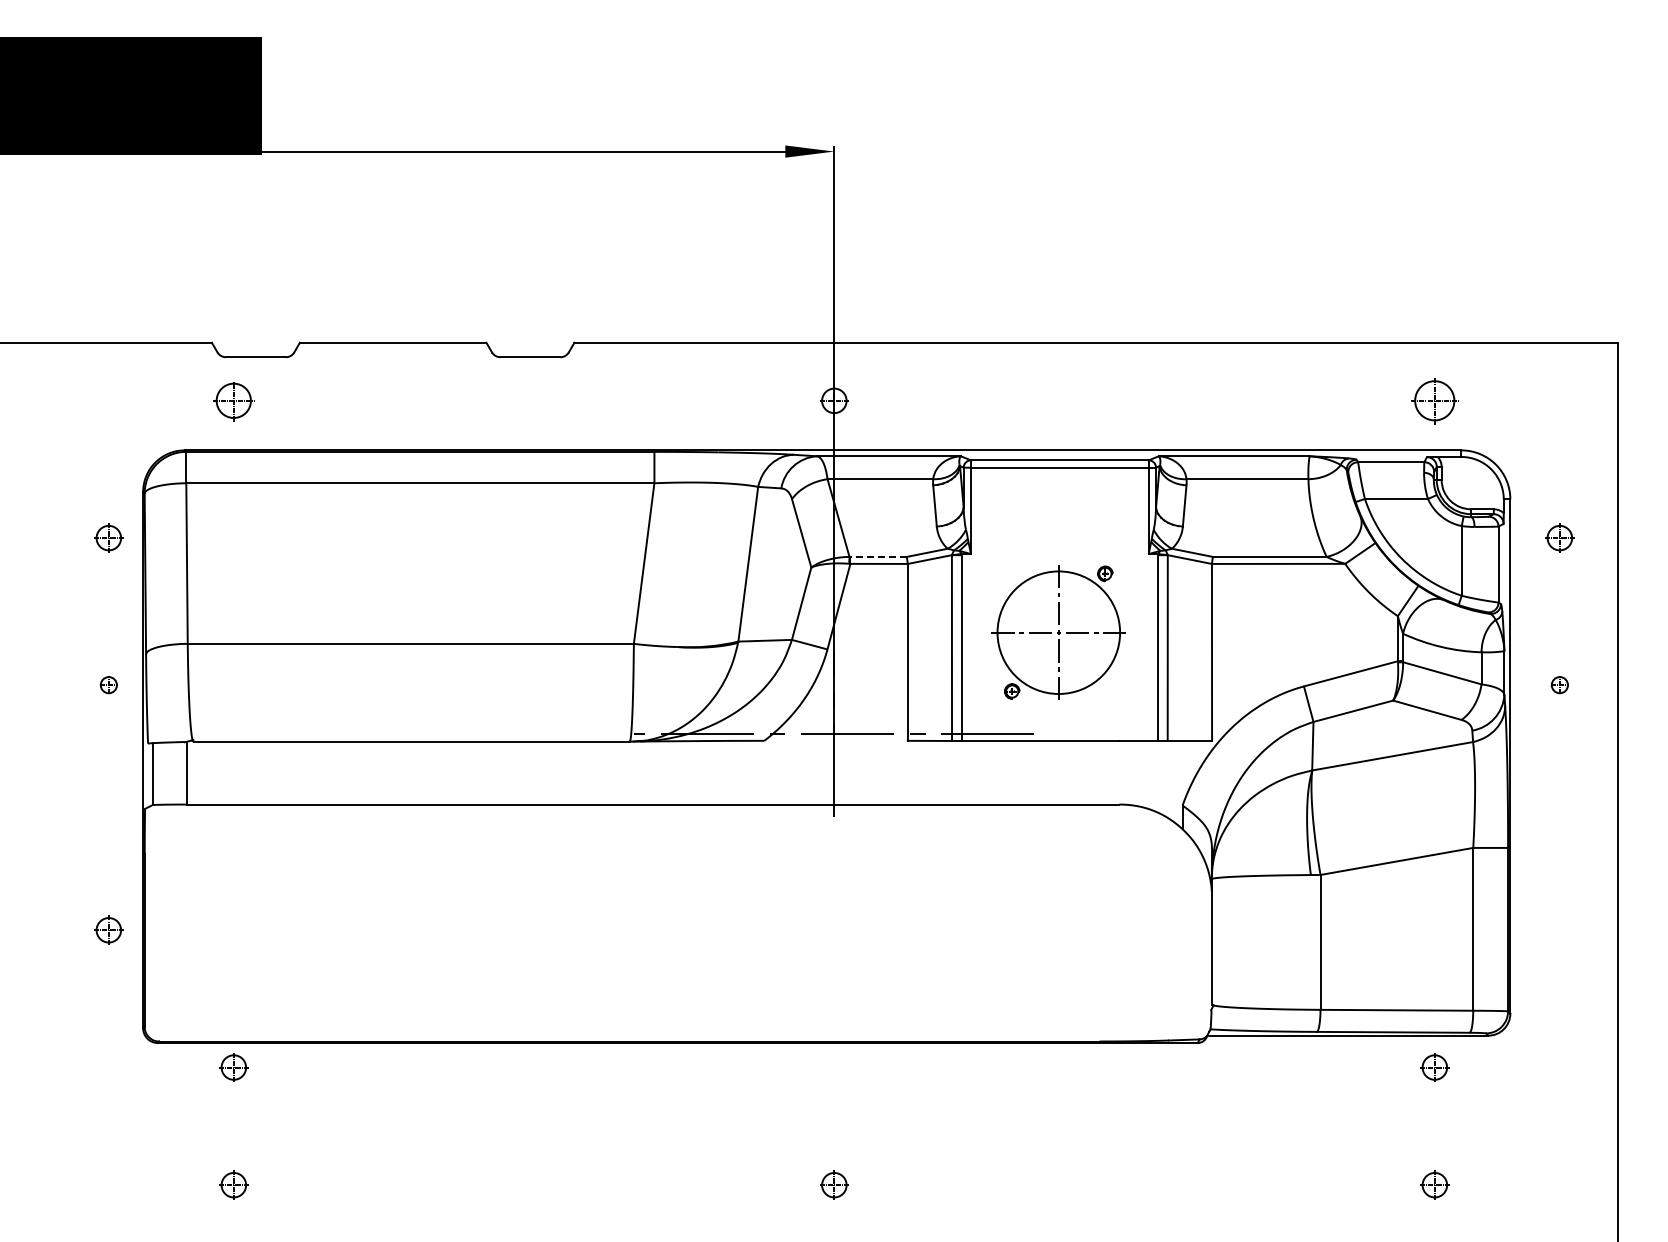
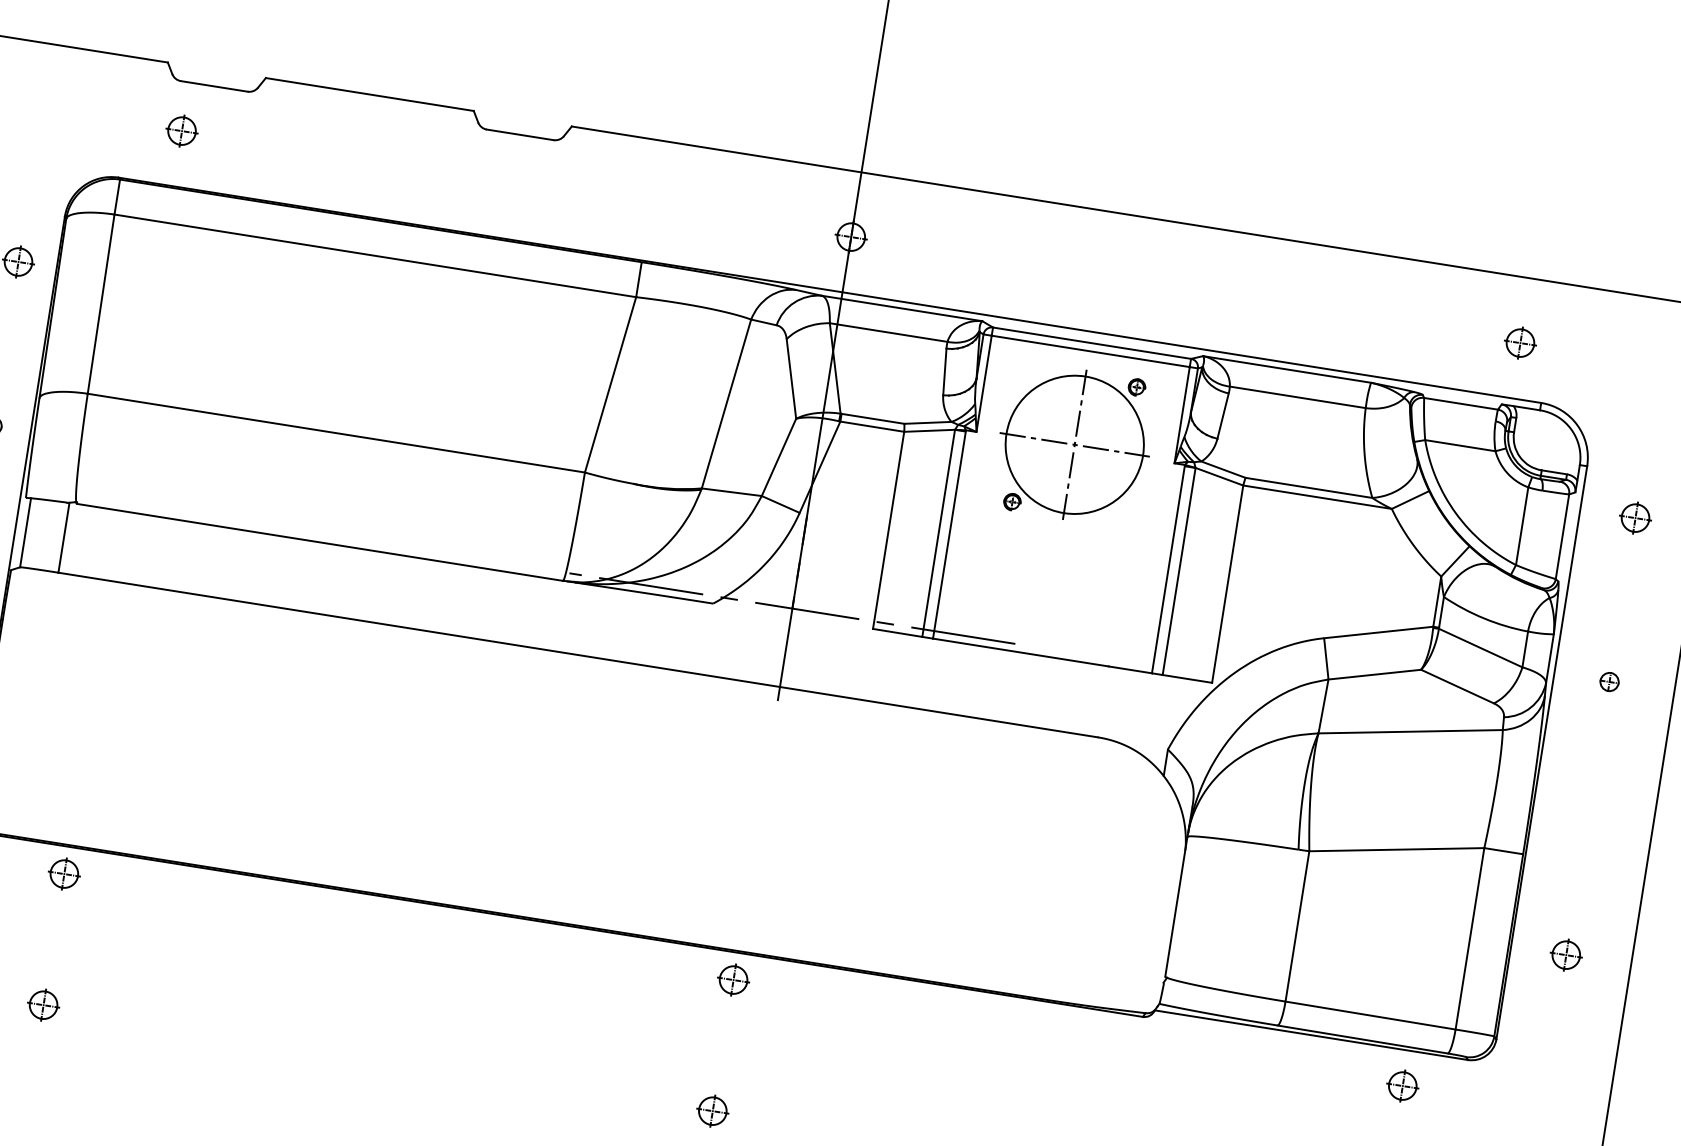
part: (233, 400) -> (181, 130), size x0.71
part: (1434, 400) -> (1520, 342), size x0.62
line: (878, 556) -> (872, 418), dashed -> solid
part: (1058, 632) -> (1074, 444), moved
part: (1559, 929) -> (1566, 954), added
part: (834, 1067) -> (733, 980), added

